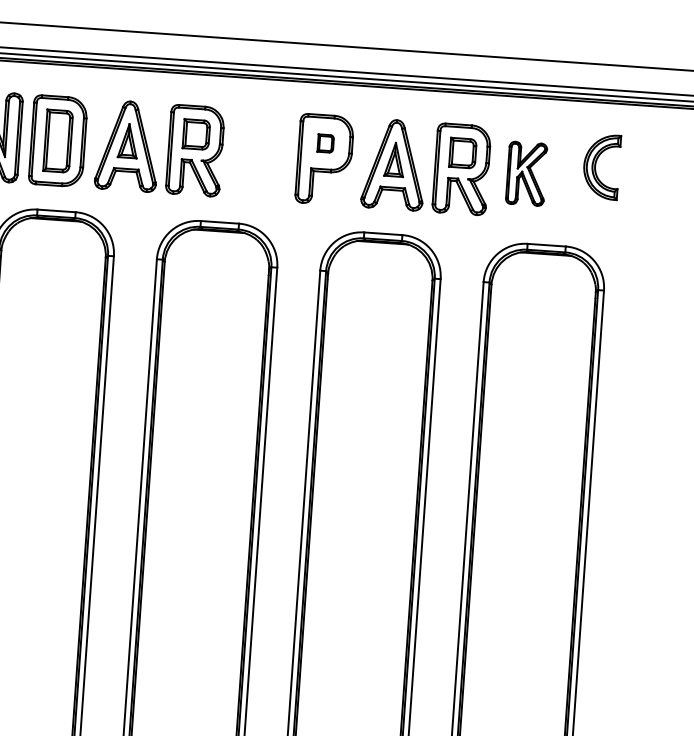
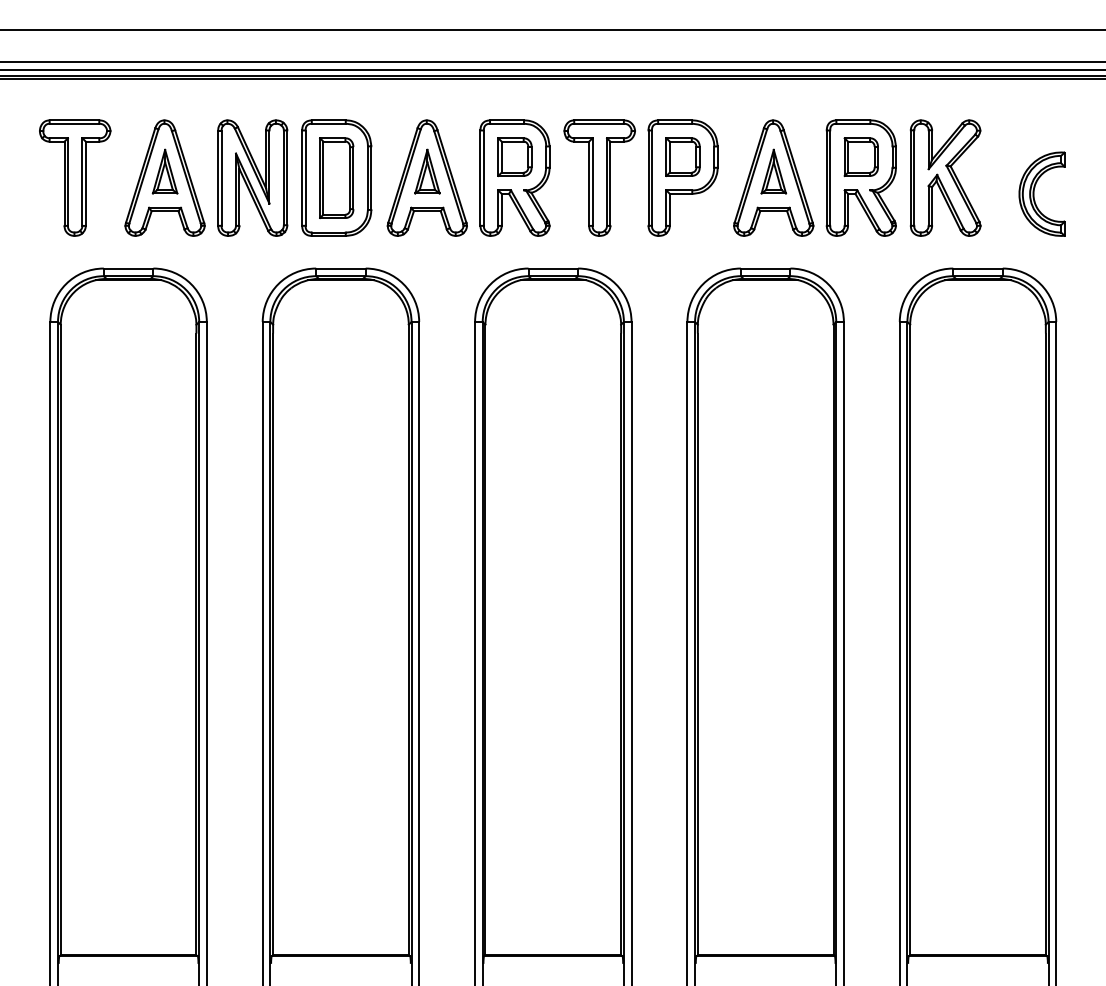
part: (325, 143) -> (682, 156), size x1.67
part: (260, 154) -> (599, 177), added
part: (595, 165) -> (1034, 193), moved
part: (526, 173) -> (945, 177), size x1.43

